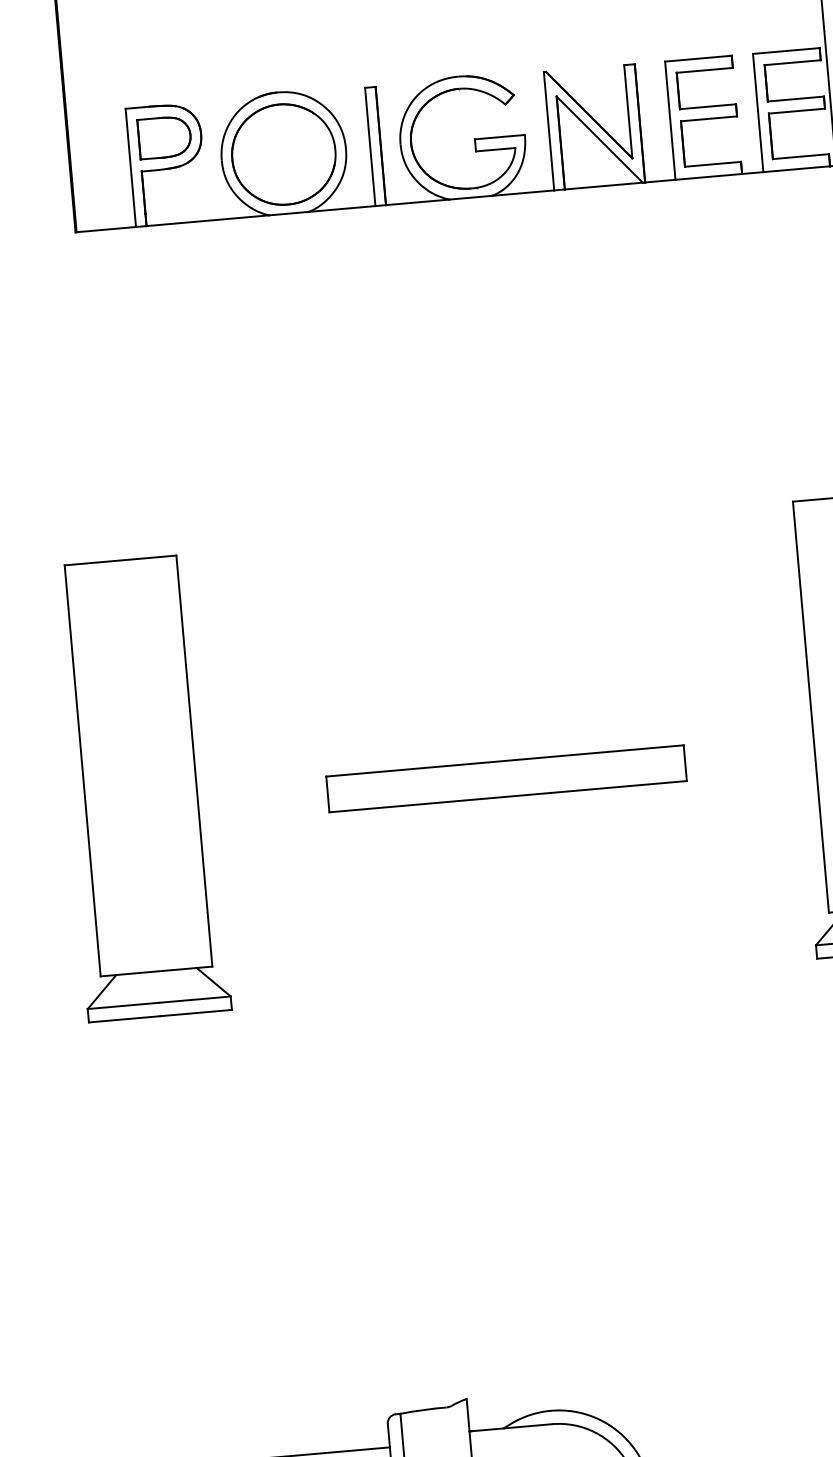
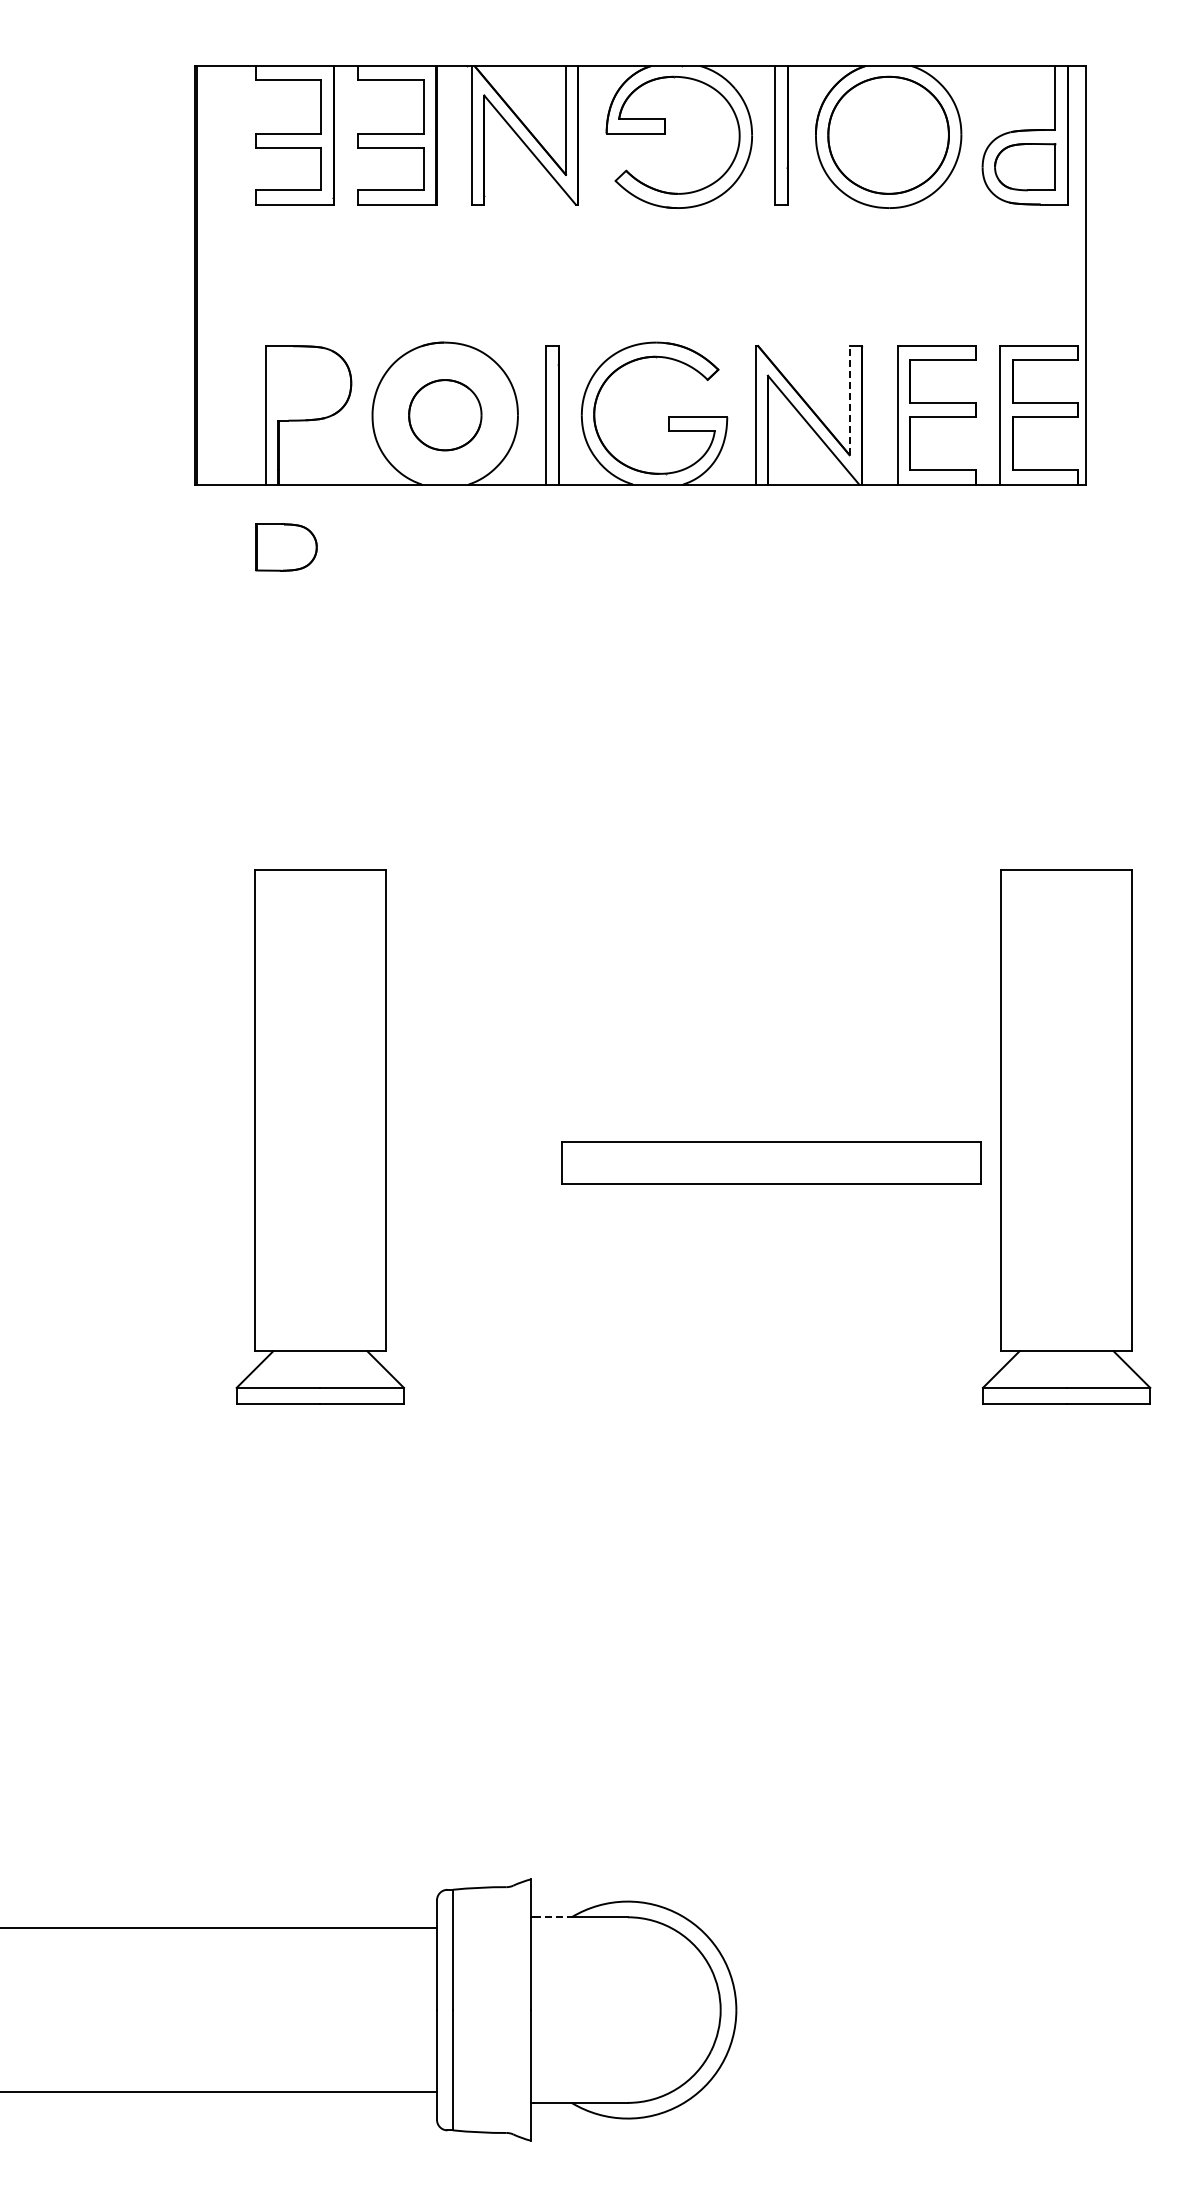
line: (628, 111) -> (849, 400), solid -> dashed
part: (164, 137) -> (286, 547), moved
part: (284, 153) -> (445, 414), size x0.6
part: (506, 778) -> (771, 1162), moved
part: (139, 788) -> (319, 1136), moved
line: (487, 1430) -> (552, 1917), solid -> dashed

